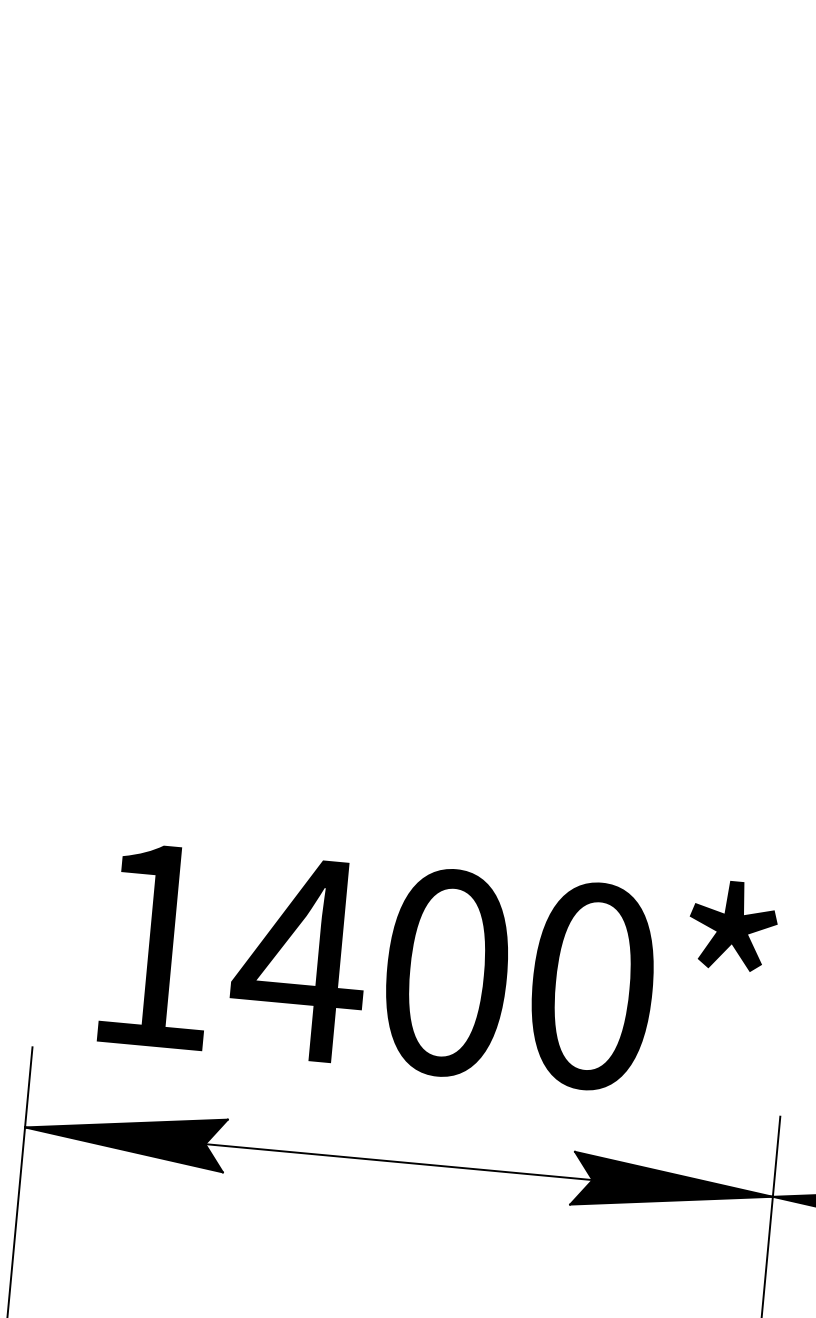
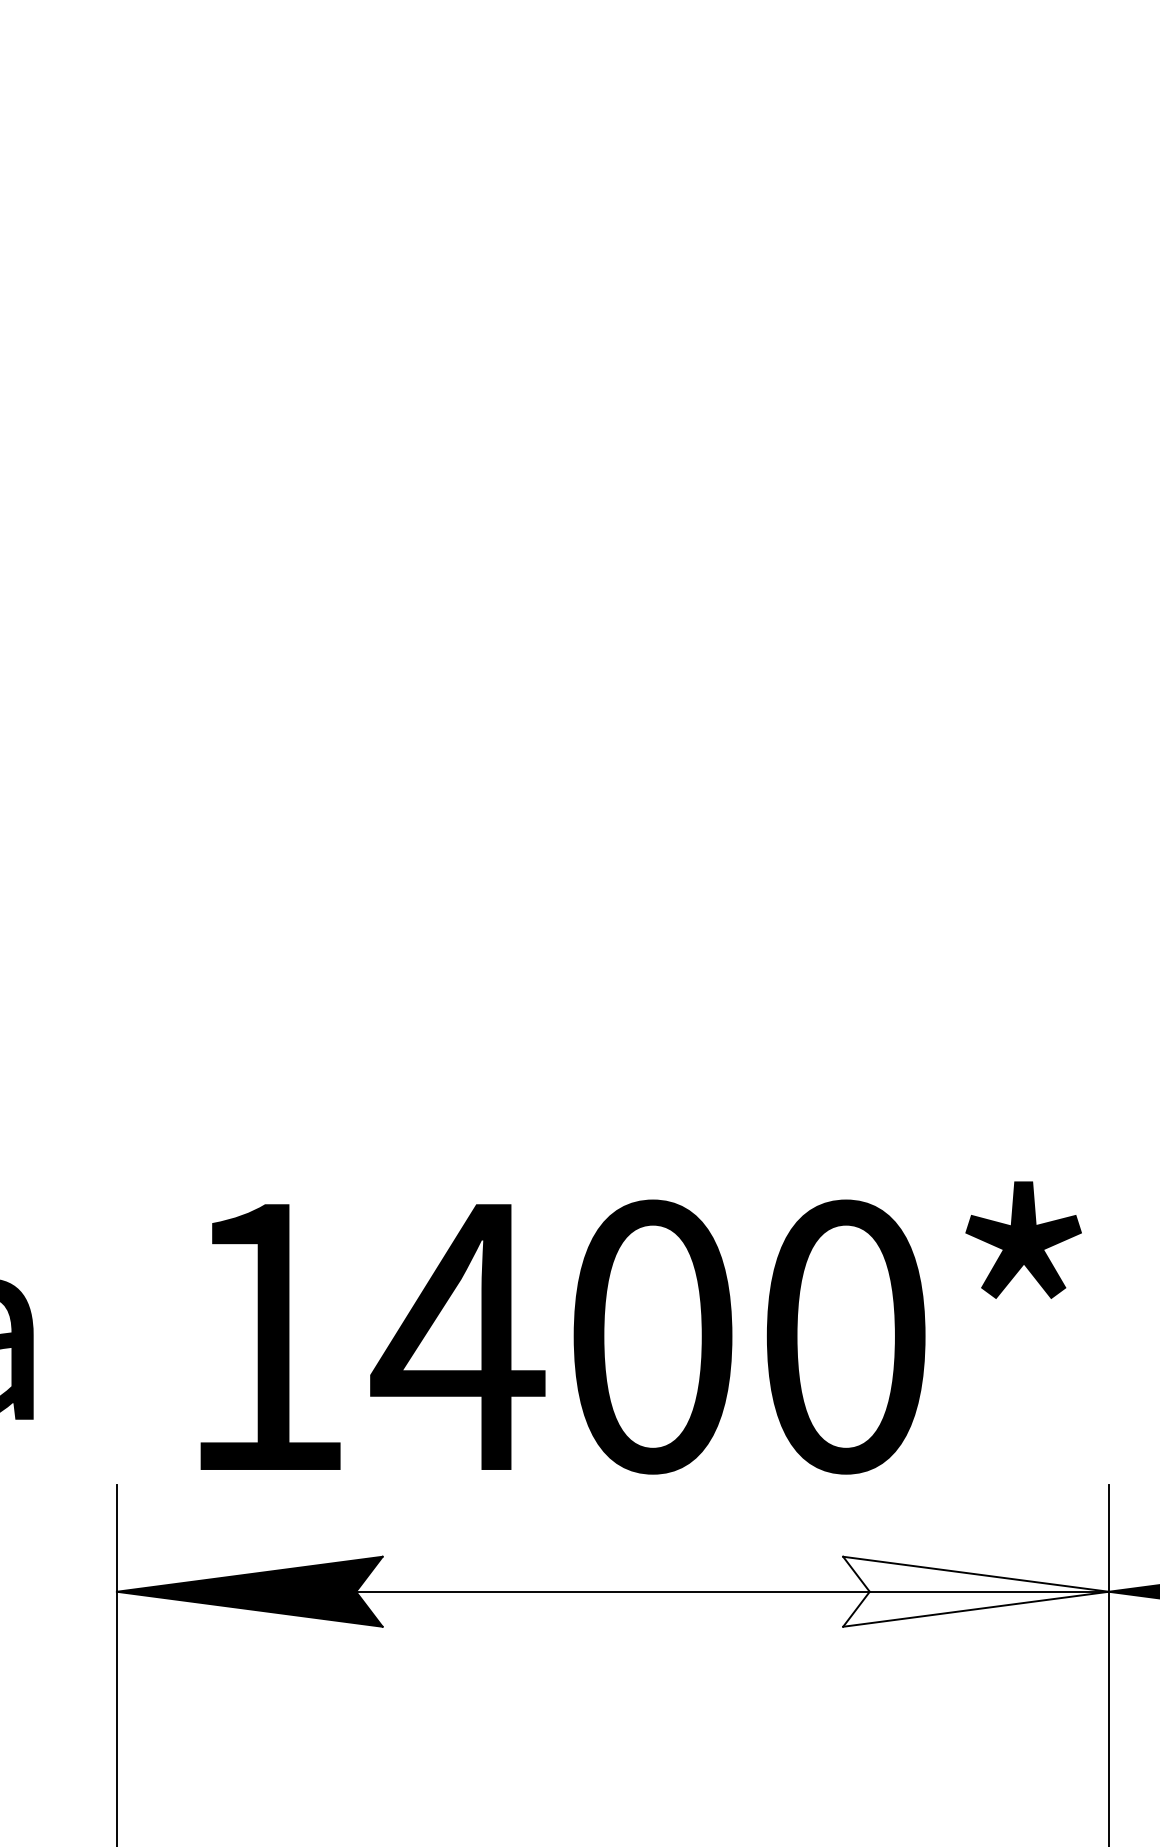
fill: (672, 1187) -> (975, 1591), removed

